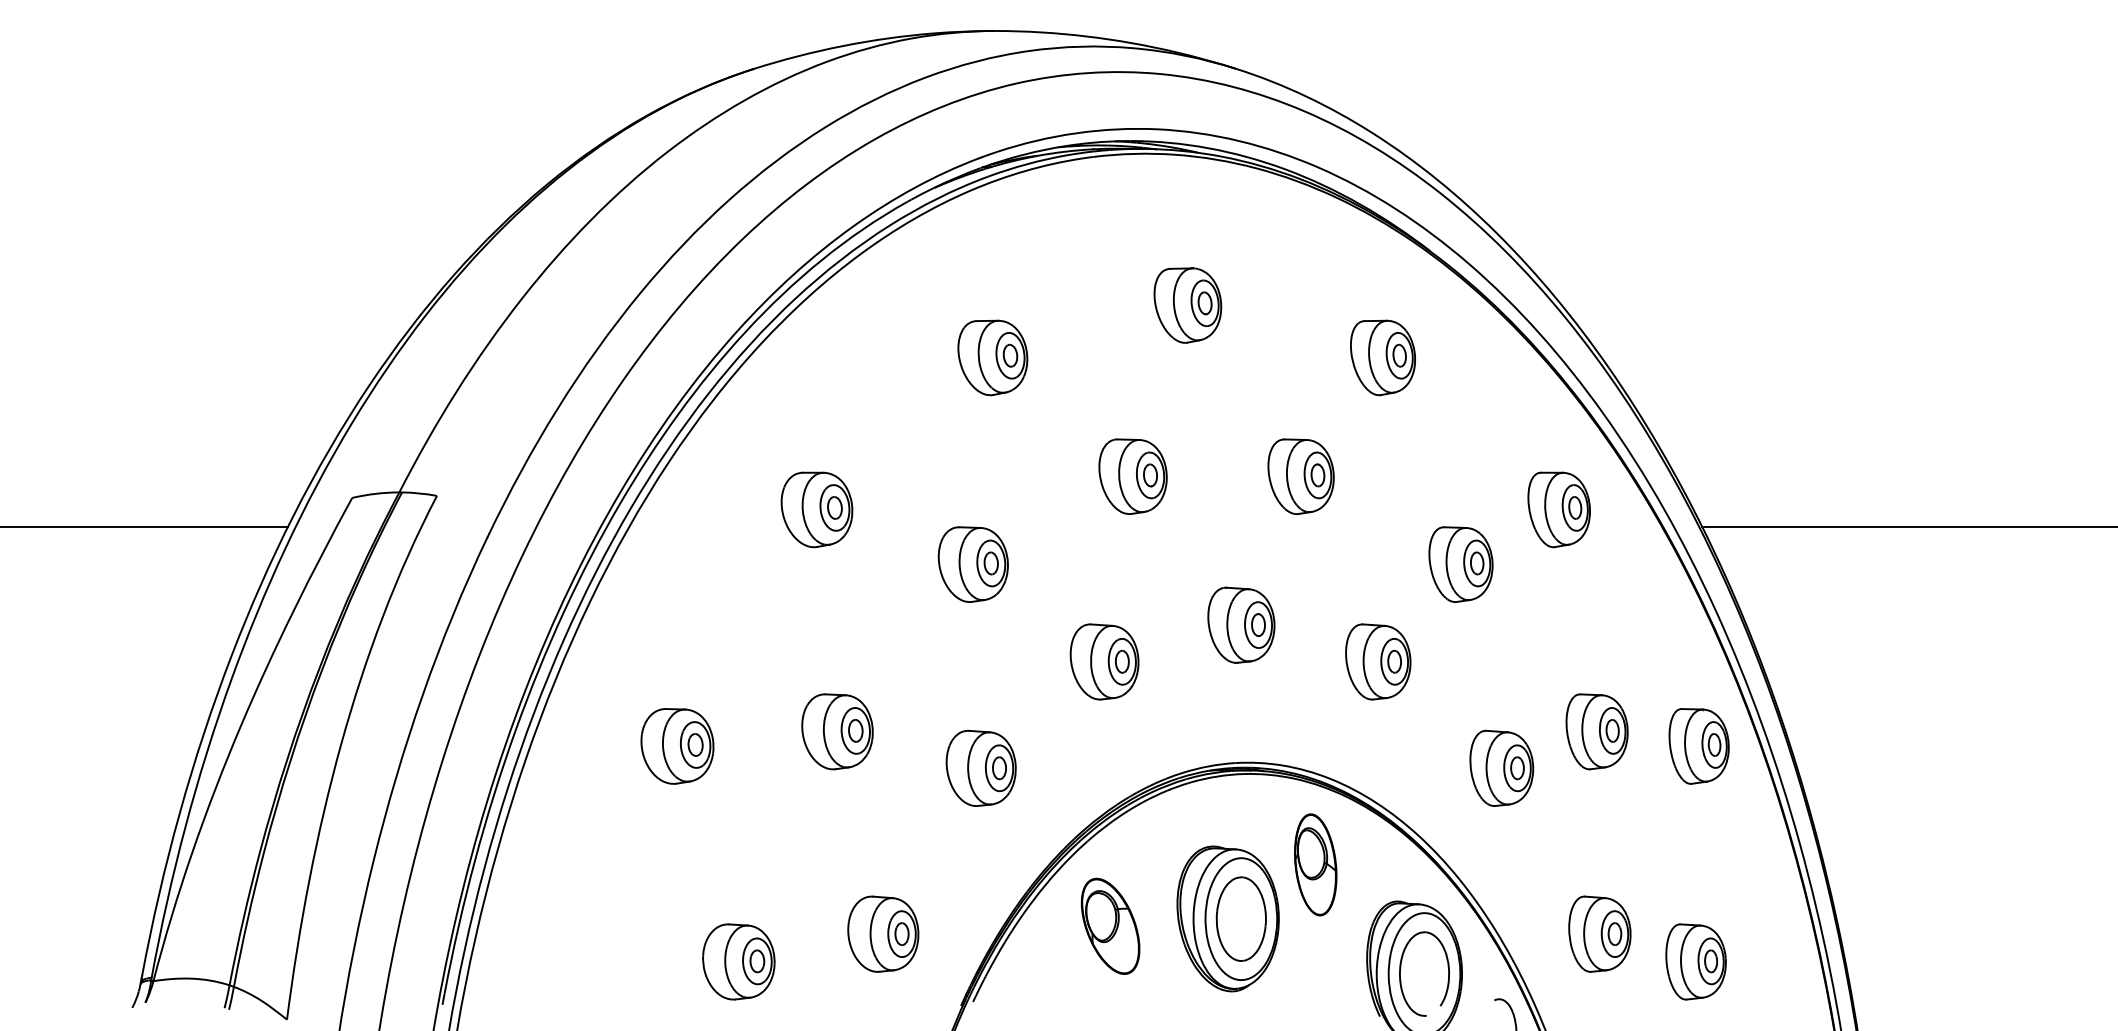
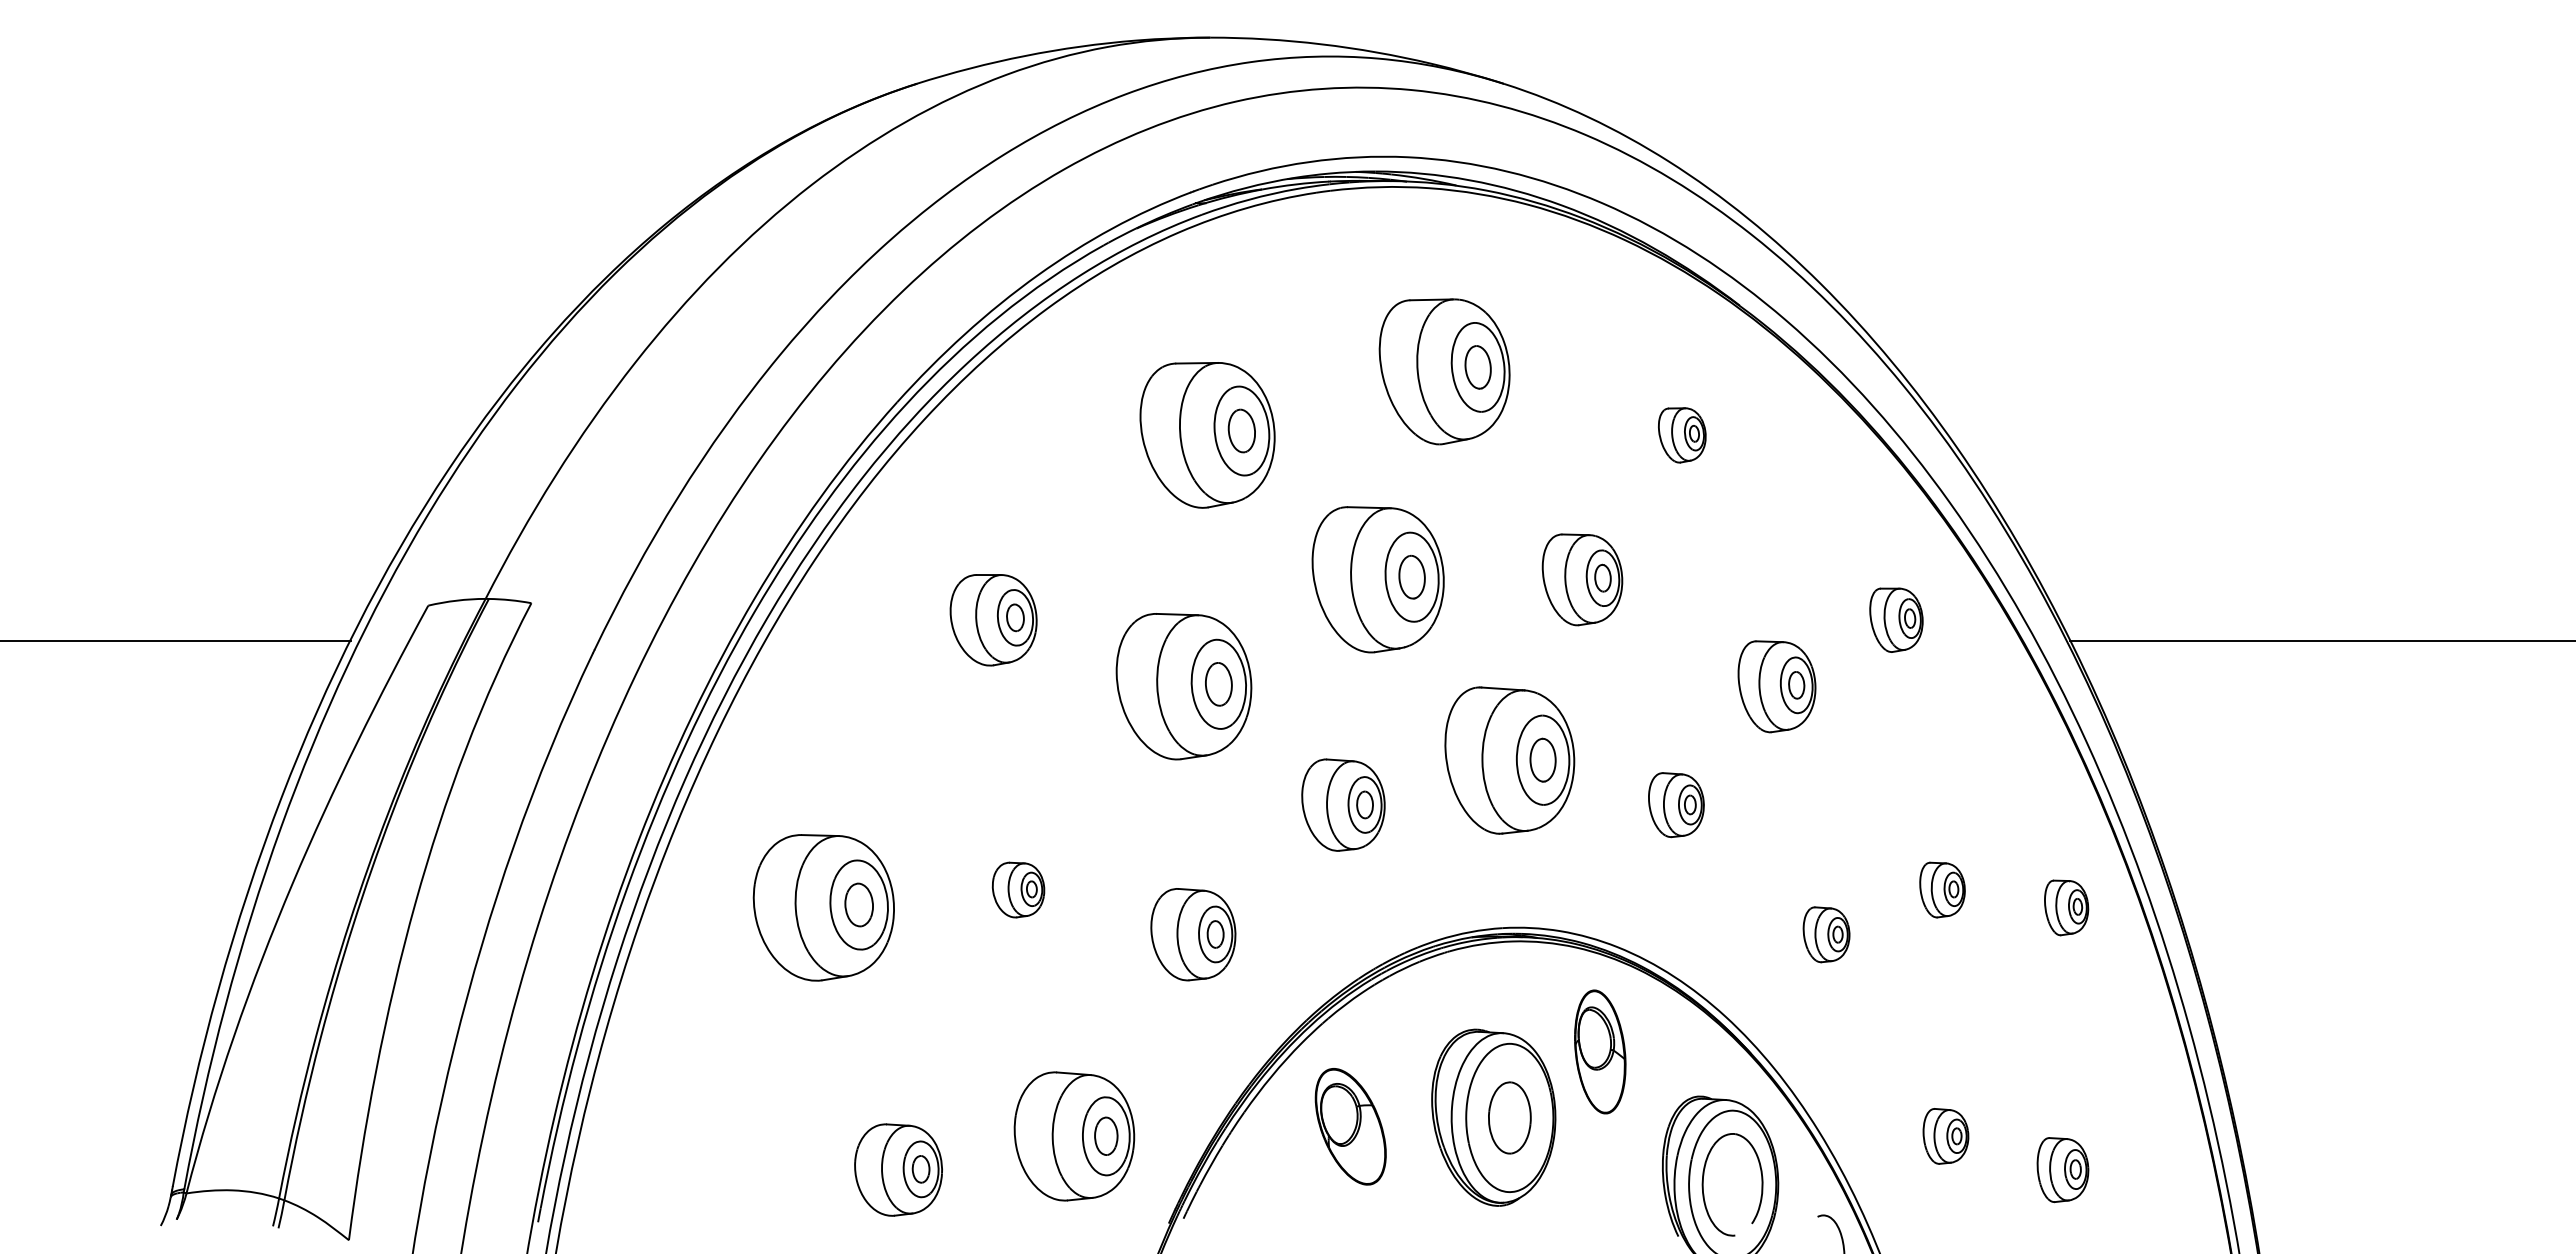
part: (1187, 305) -> (1444, 371), size x1.6
part: (992, 358) -> (1207, 435), size x1.6
part: (1383, 358) -> (1682, 435), size x0.6
part: (1132, 476) -> (1377, 579), size x1.6
part: (1559, 510) -> (1896, 620), size x0.7
part: (973, 564) -> (1183, 686), size x1.6
part: (1241, 625) -> (1509, 760), size x1.6
part: (1378, 661) -> (1676, 804), size x0.7
part: (837, 731) -> (1018, 889), size x0.6
part: (1597, 731) -> (1942, 889), size x0.6
part: (677, 746) -> (823, 907), size x1.6
part: (1699, 746) -> (2066, 907), size x0.6
part: (1501, 768) -> (1826, 934), size x0.6
part: (1241, 918) -> (1509, 1117), size x0.7
part: (882, 933) -> (1073, 1135), size x1.4
part: (1599, 934) -> (1945, 1136), size x0.6
part: (1695, 961) -> (2062, 1169), size x0.7

